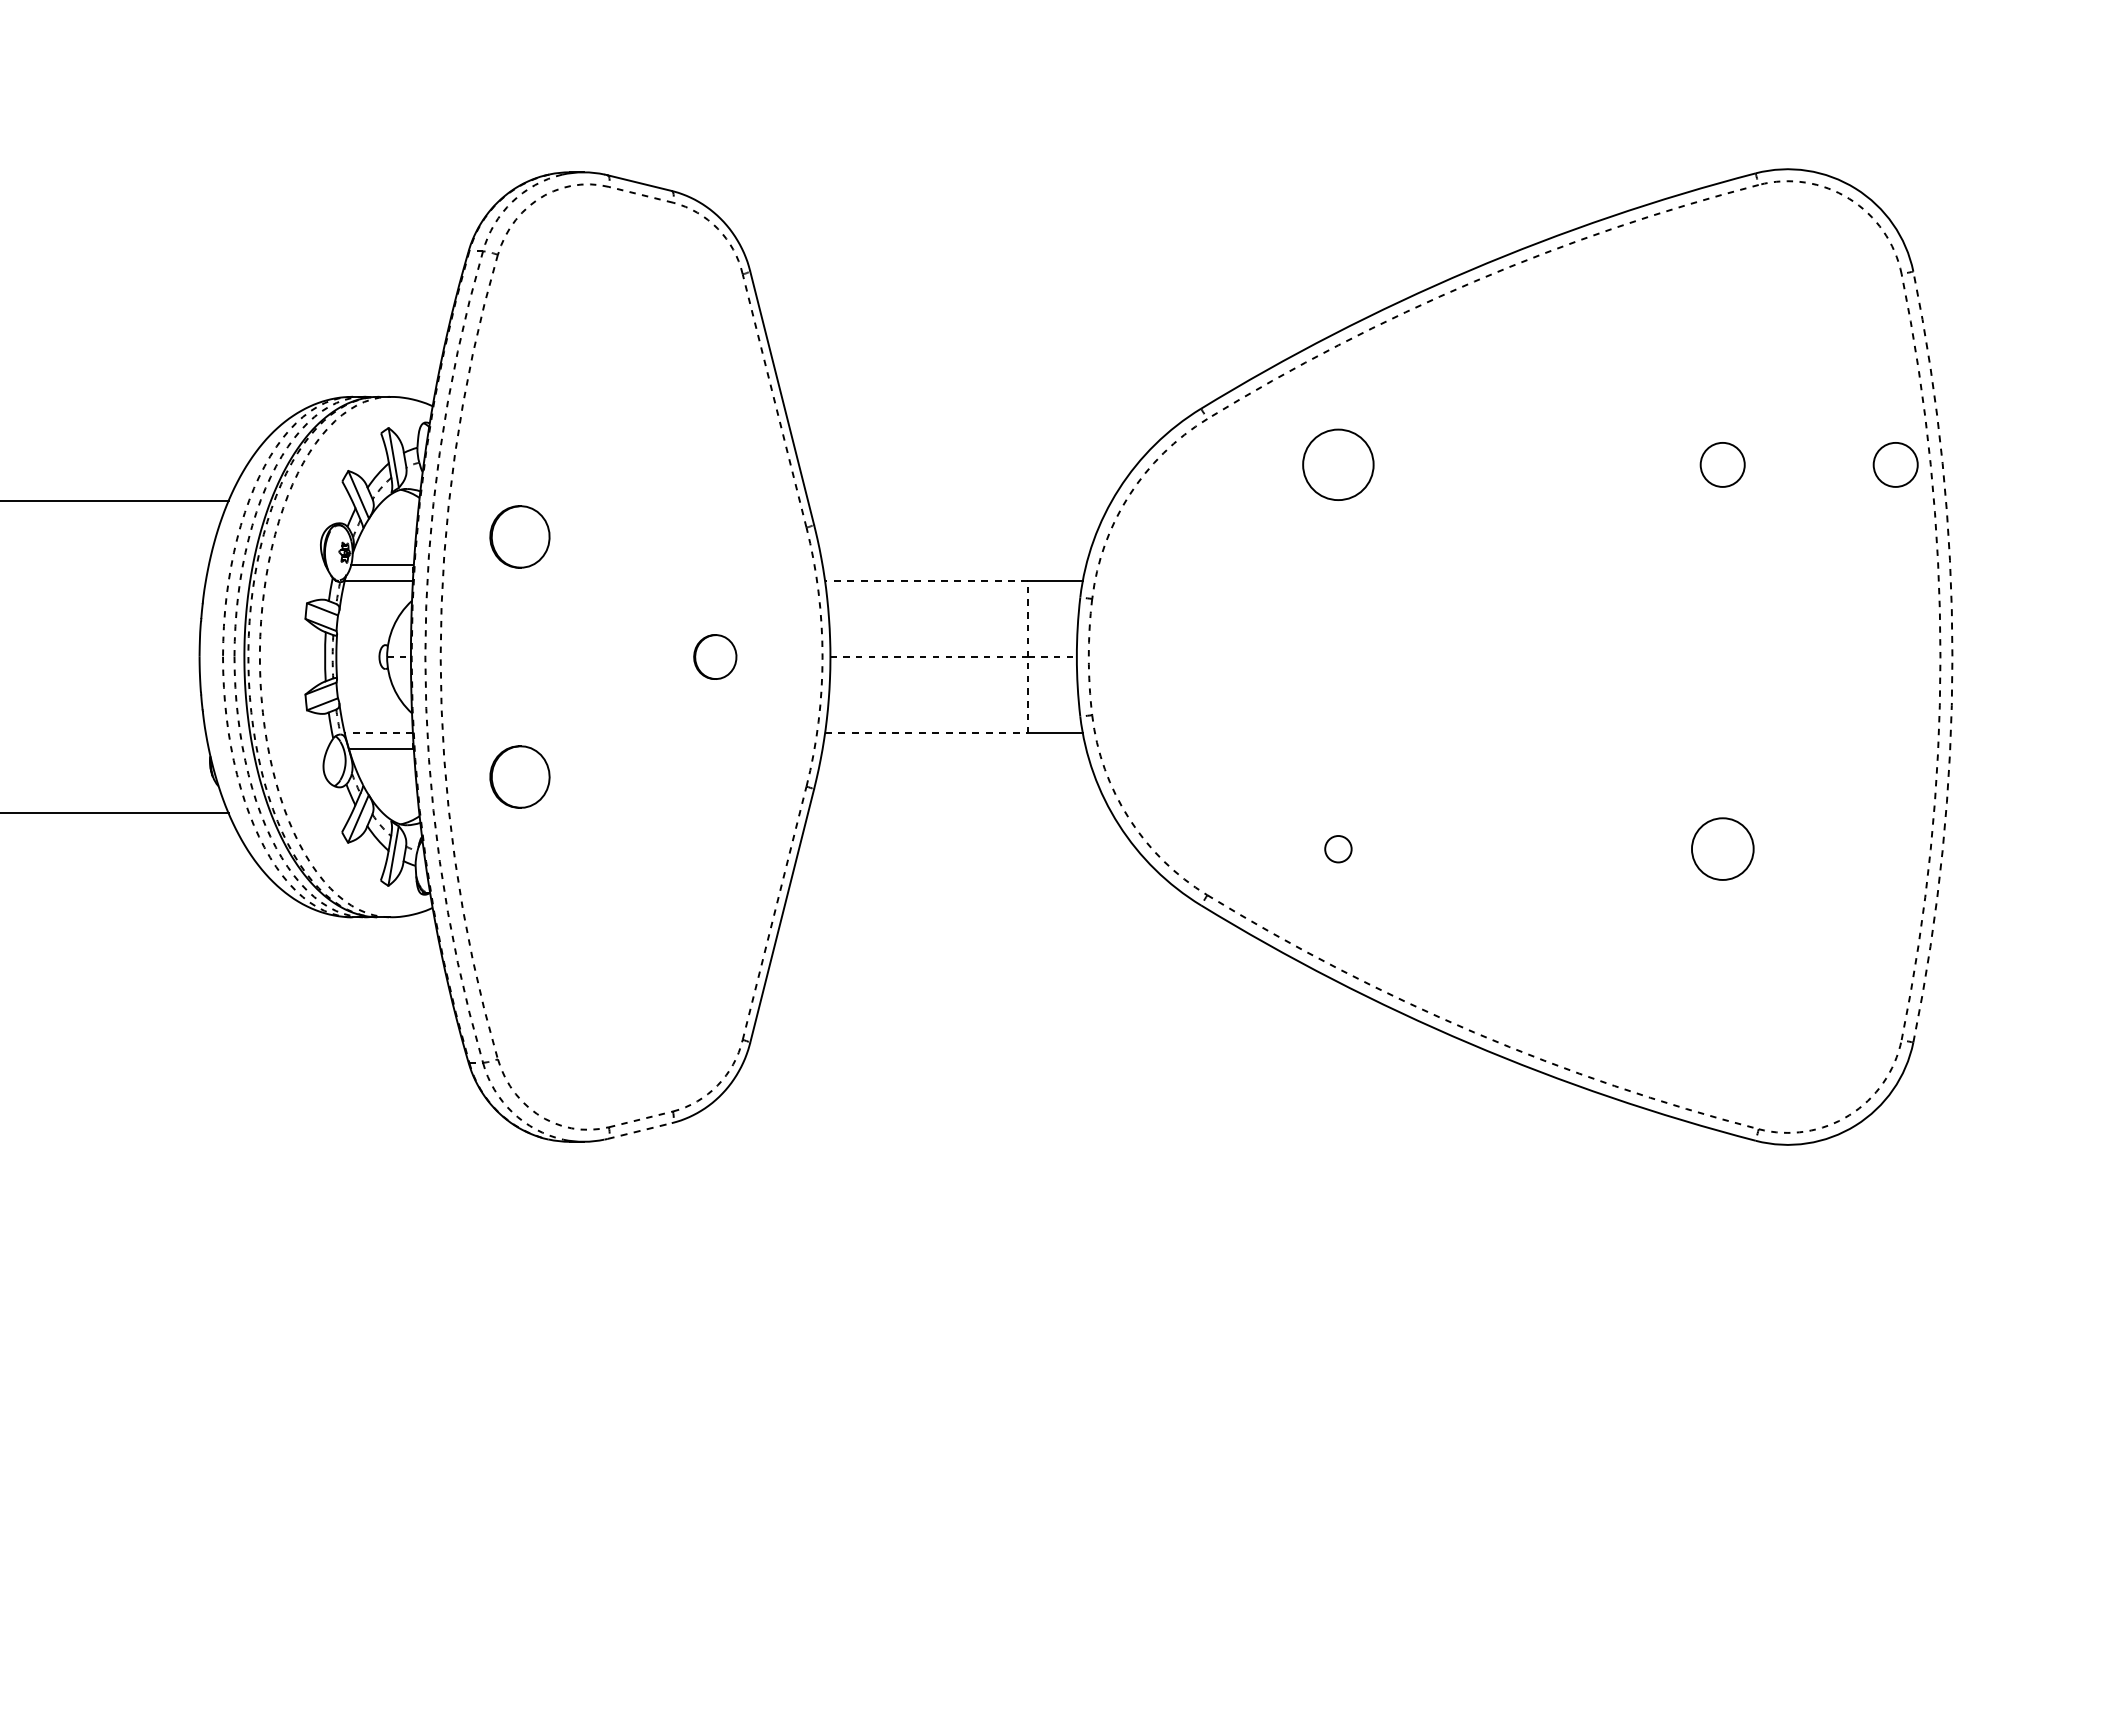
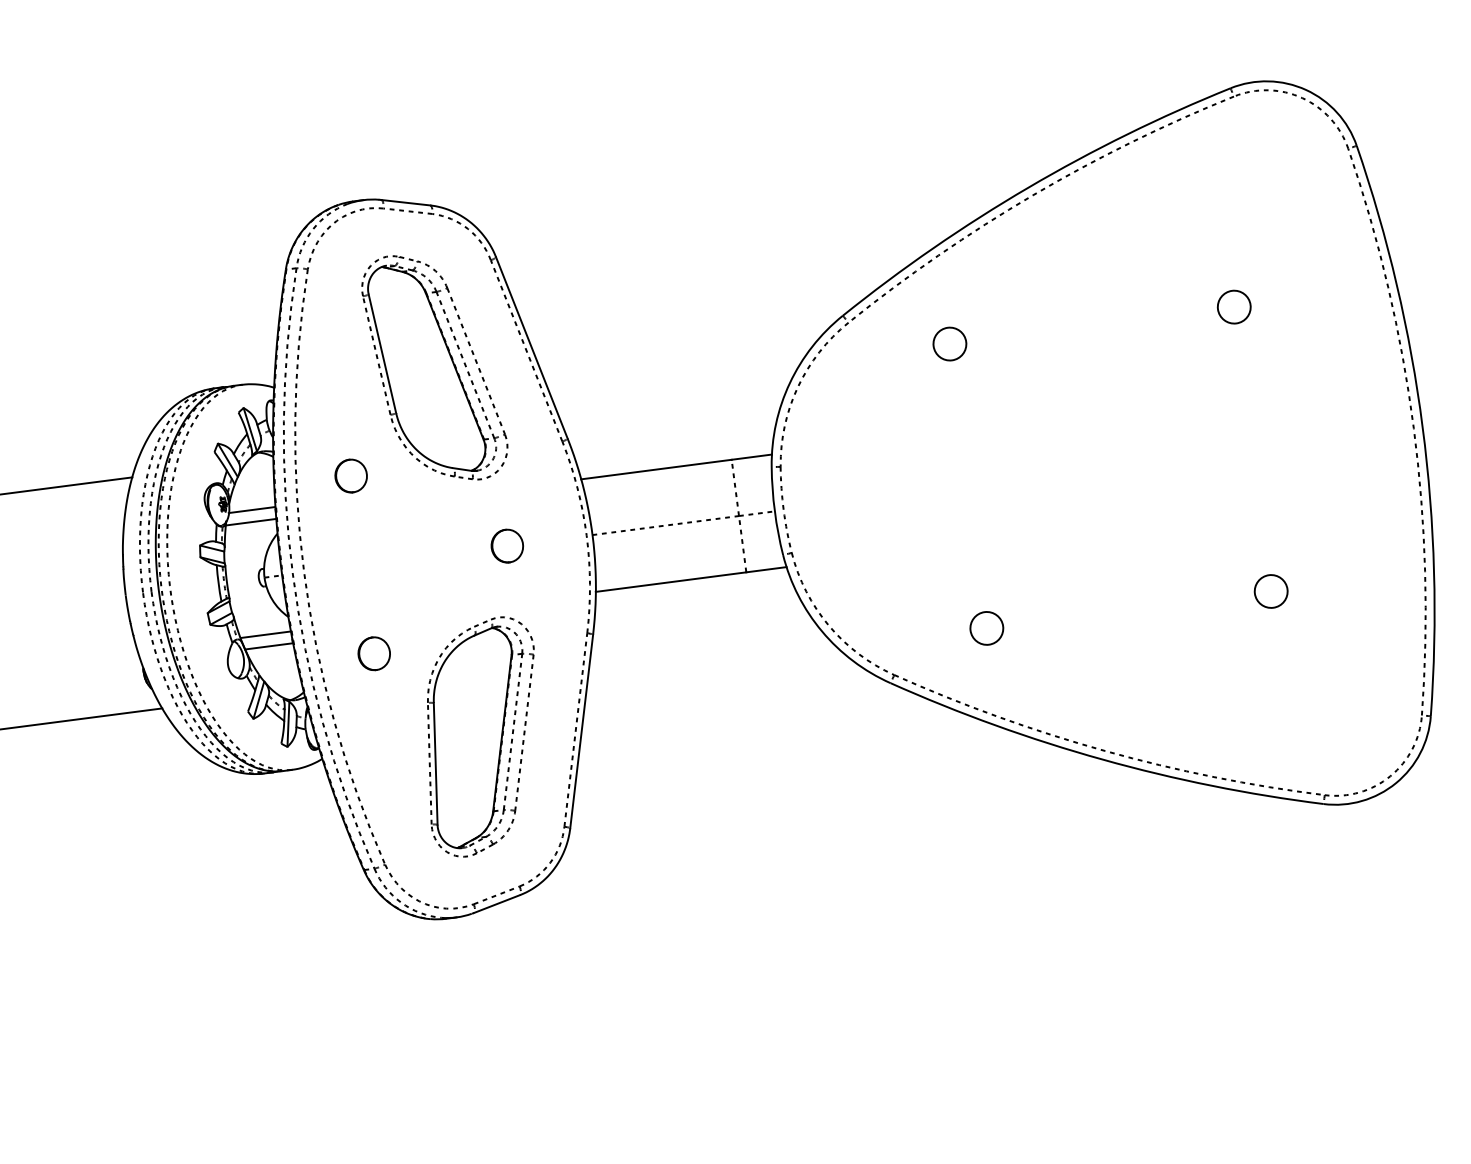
part: (649, 407) -> (434, 367), added
circle: (1338, 464) -> (949, 343), size x0.62
circle: (1895, 464) -> (1362, 290), removed
part: (519, 536) -> (350, 475), size x0.71
line: (926, 581) -> (656, 469), dashed -> solid
arc: (1952, 657) -> (1422, 427), dashed -> solid
line: (378, 733) -> (265, 635), dashed -> solid
line: (926, 733) -> (670, 582), dashed -> solid
part: (519, 777) -> (374, 654), size x0.71
circle: (1338, 849) -> (986, 628), size x1.67
circle: (1722, 849) -> (1271, 591), size x0.71
part: (649, 906) -> (482, 737), added
line: (640, 1130) -> (497, 903), dashed -> solid

